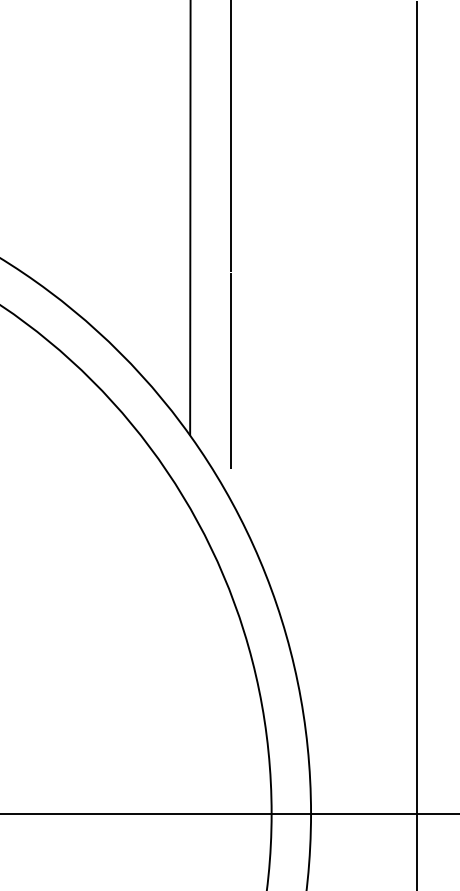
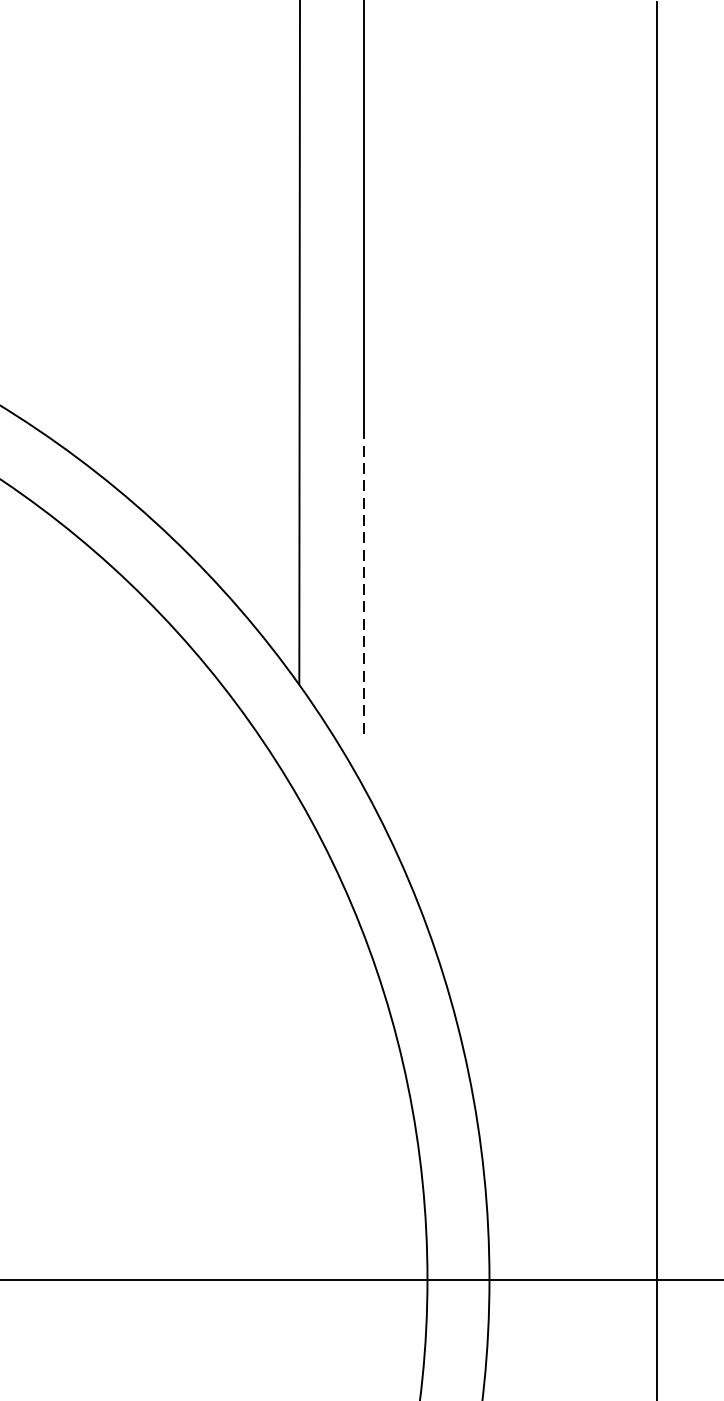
line: (231, 371) -> (364, 584), solid -> dashed

